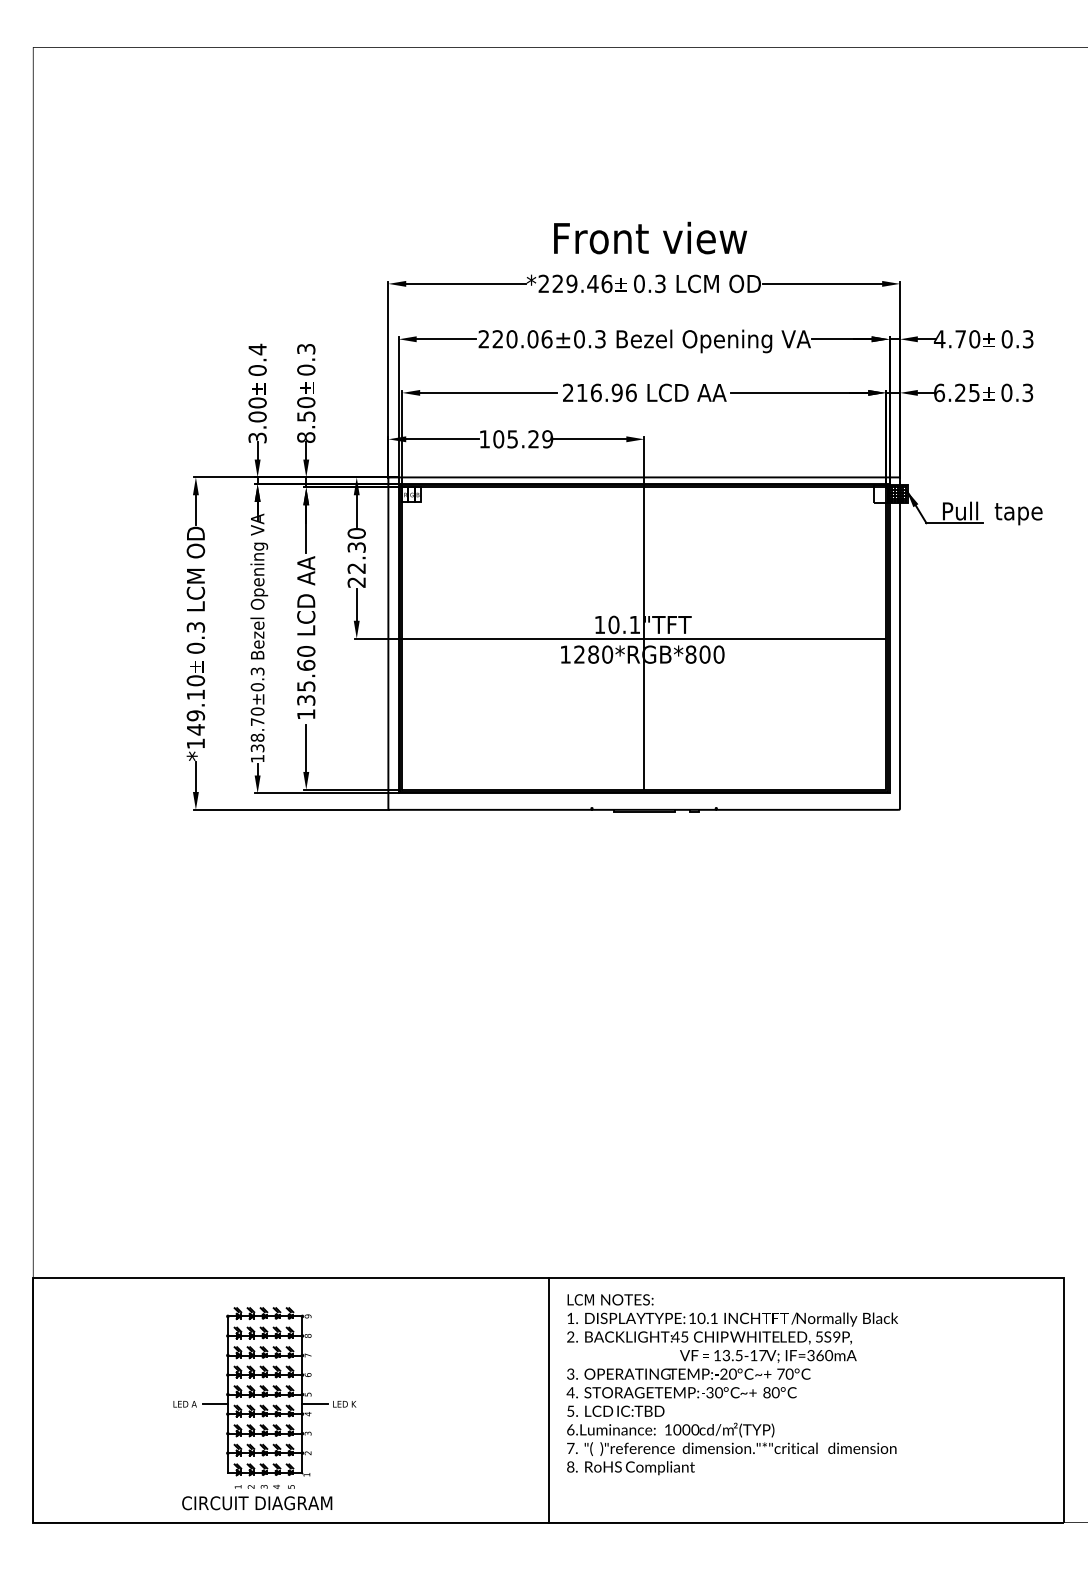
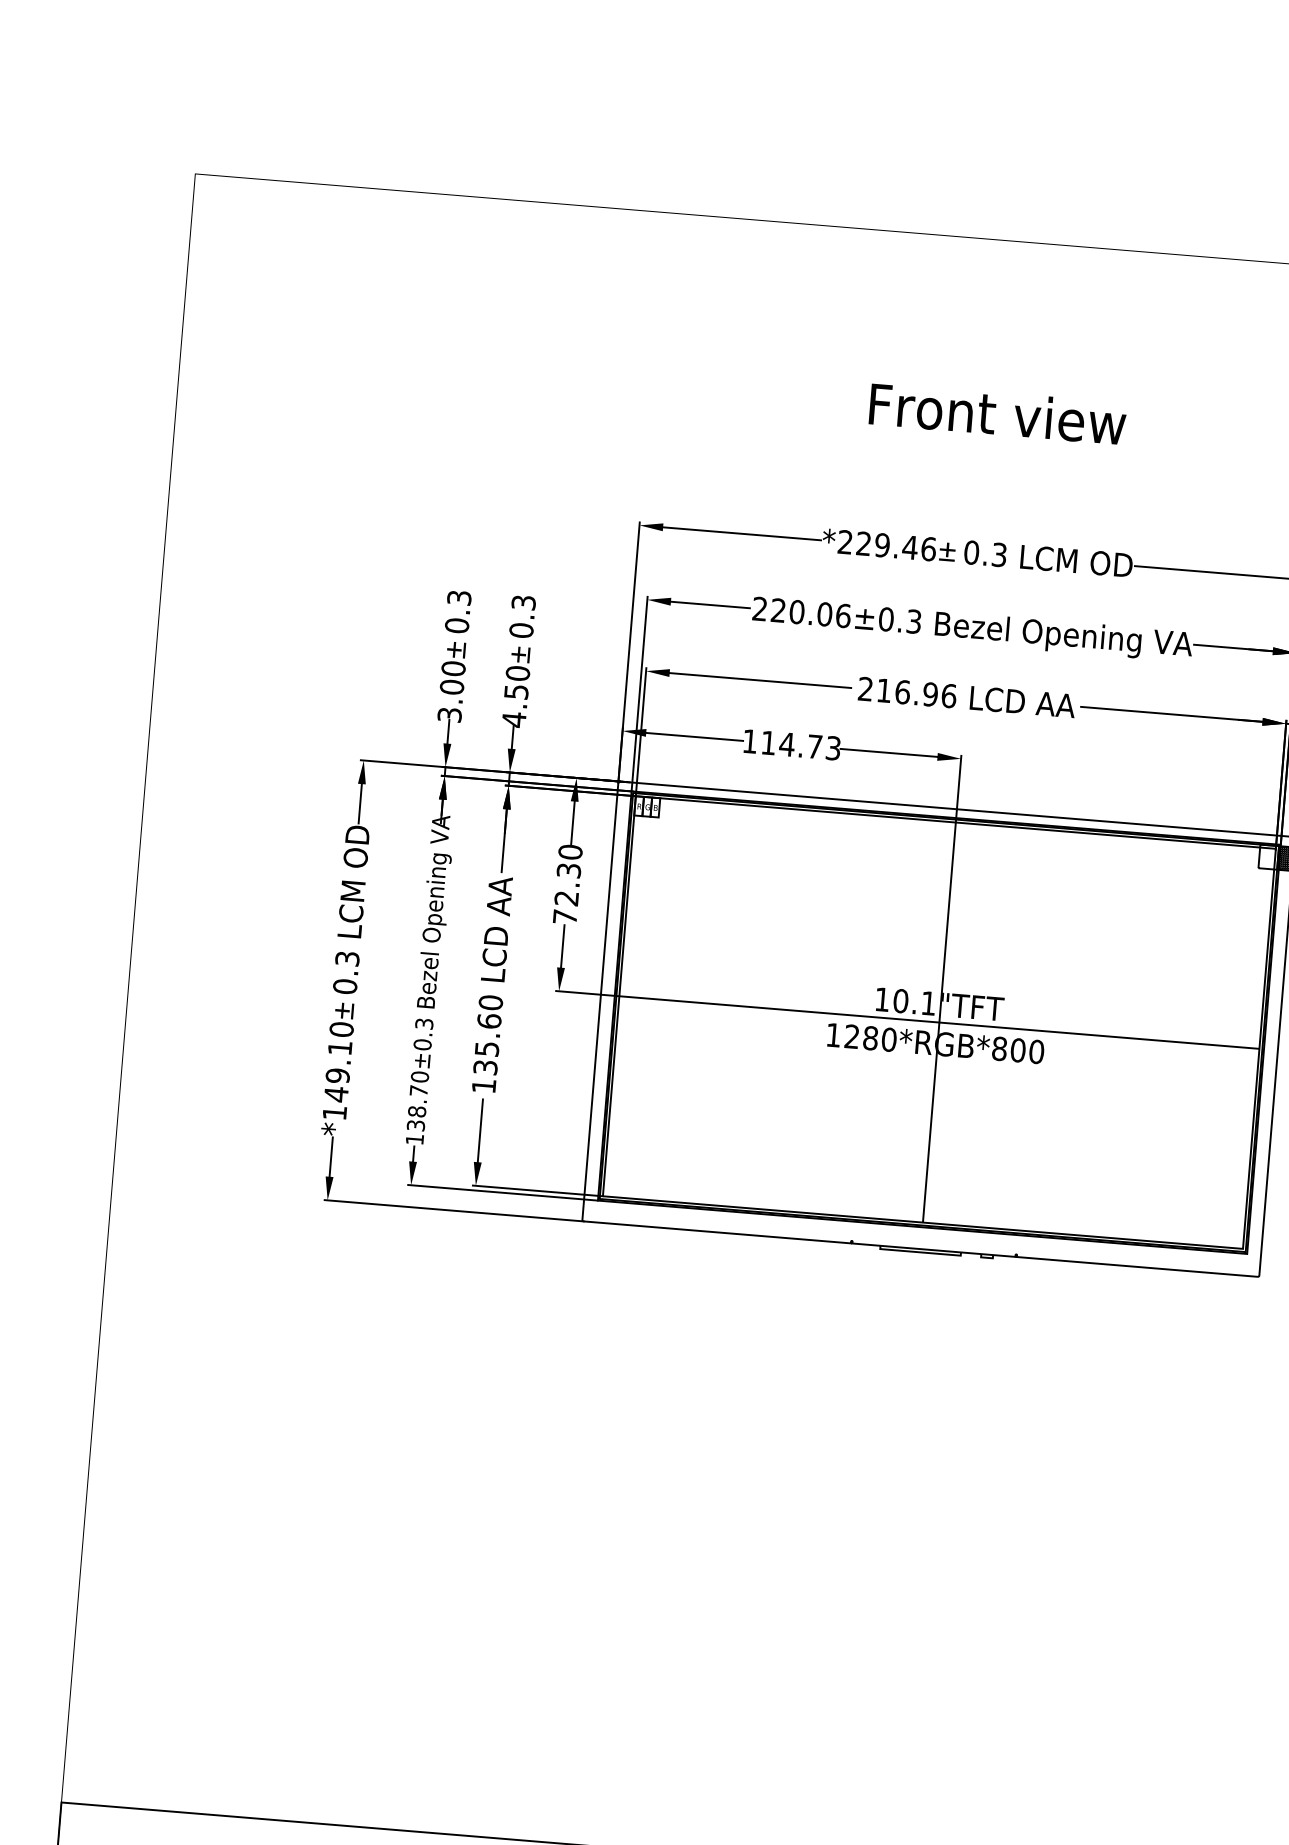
text: (650, 237) -> (997, 413), moved
text: (257, 349) -> (459, 597), 0.4 -> 0.3
text: (306, 437) -> (514, 719), 8.50 -> 4.50
text: (523, 439) -> (801, 745), 105.29 -> 114.73
text: (356, 582) -> (564, 917), 22.30 -> 72.30

